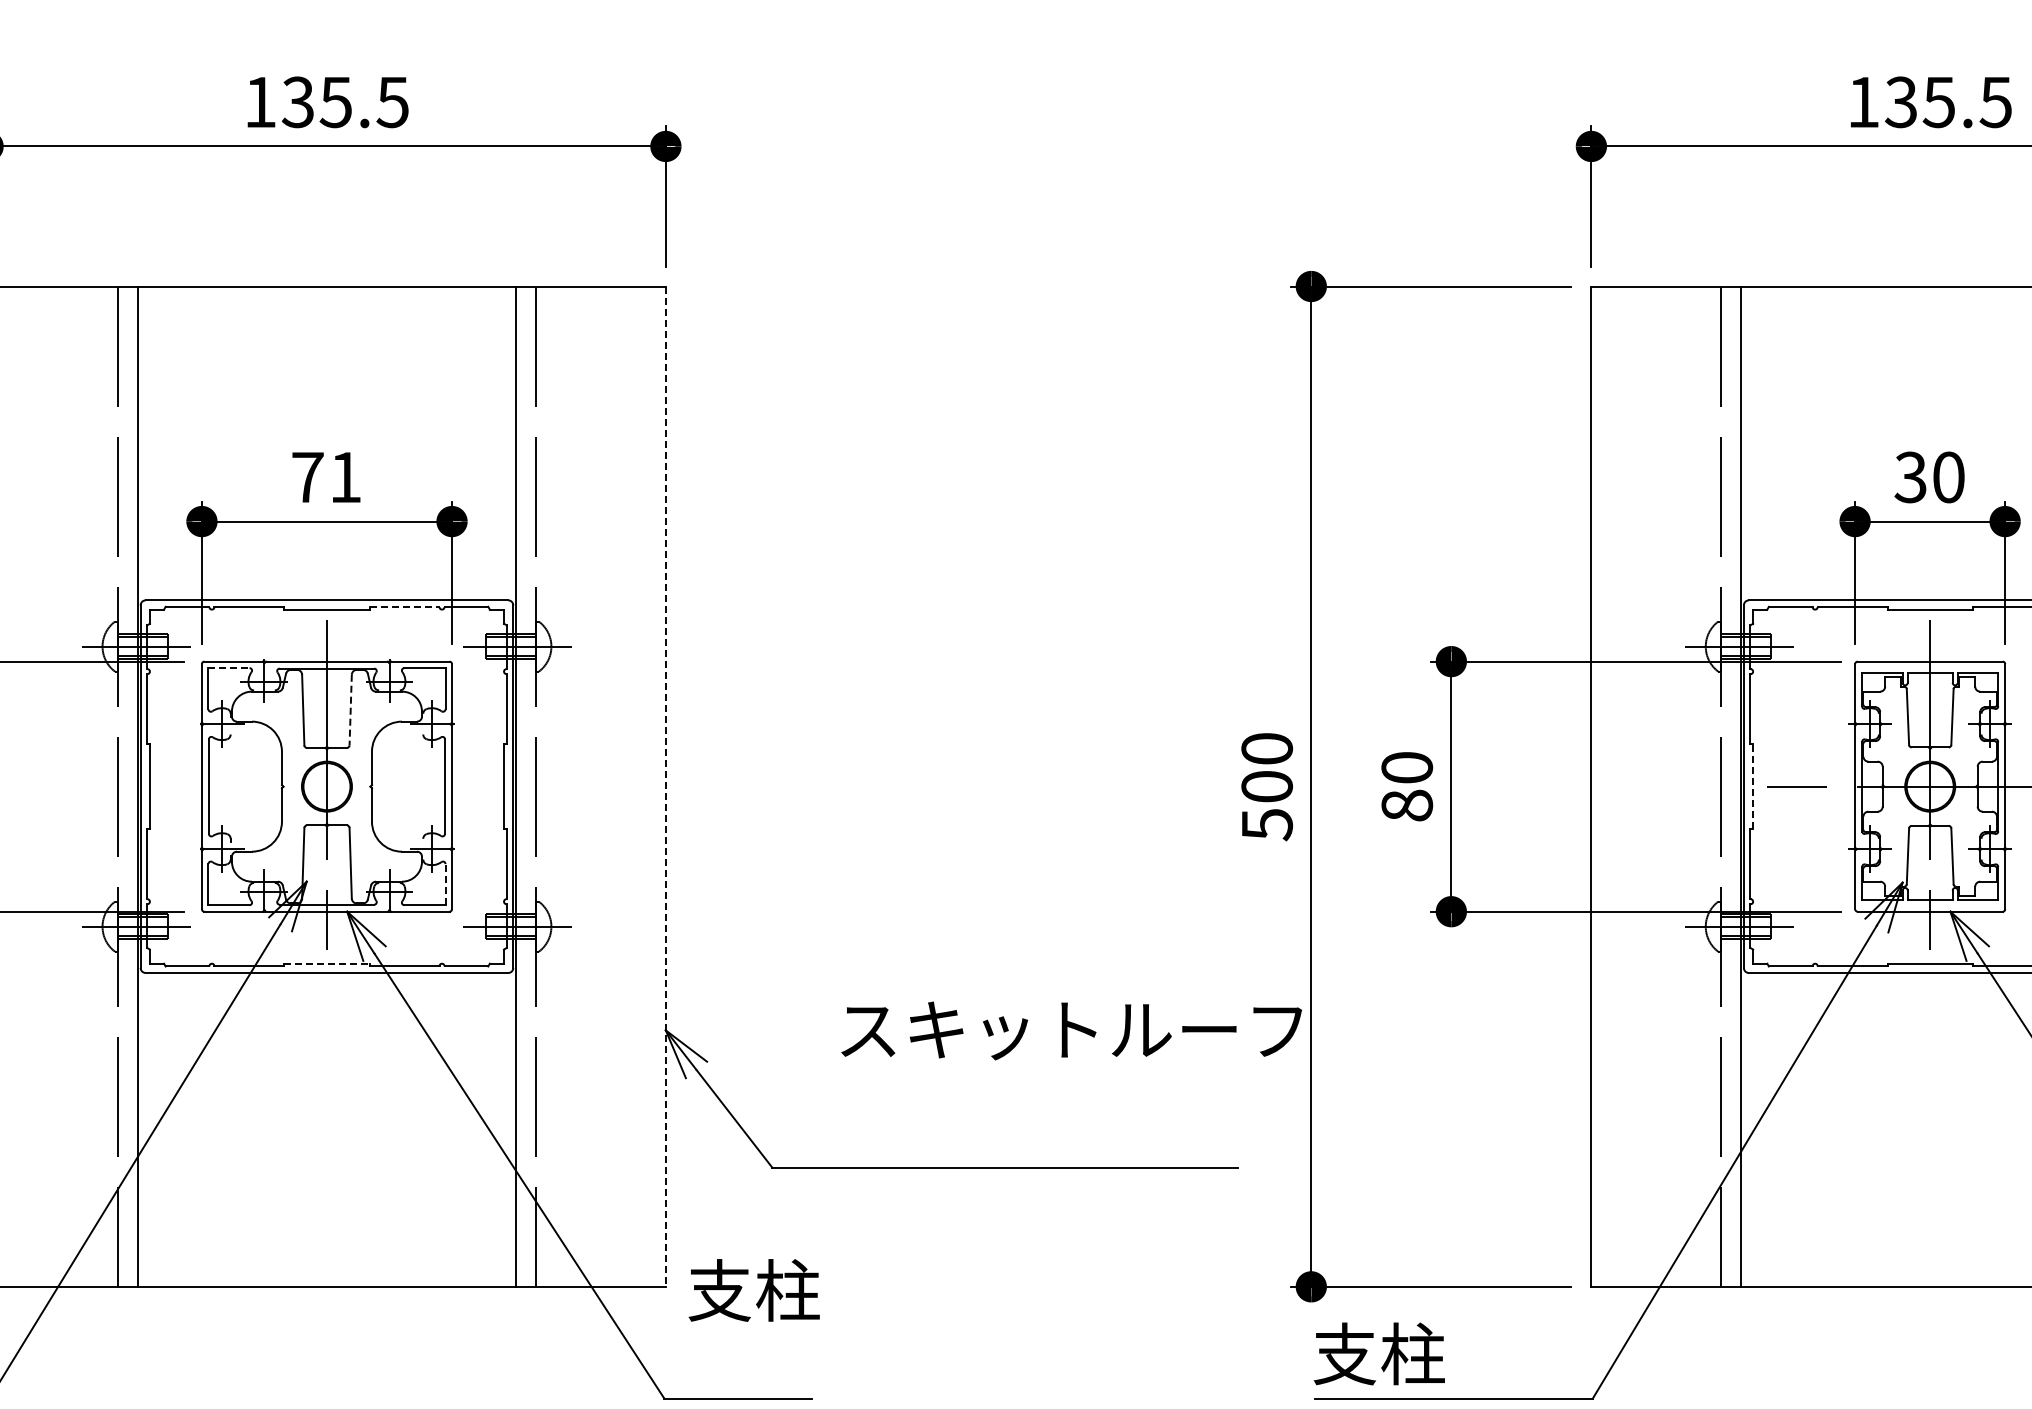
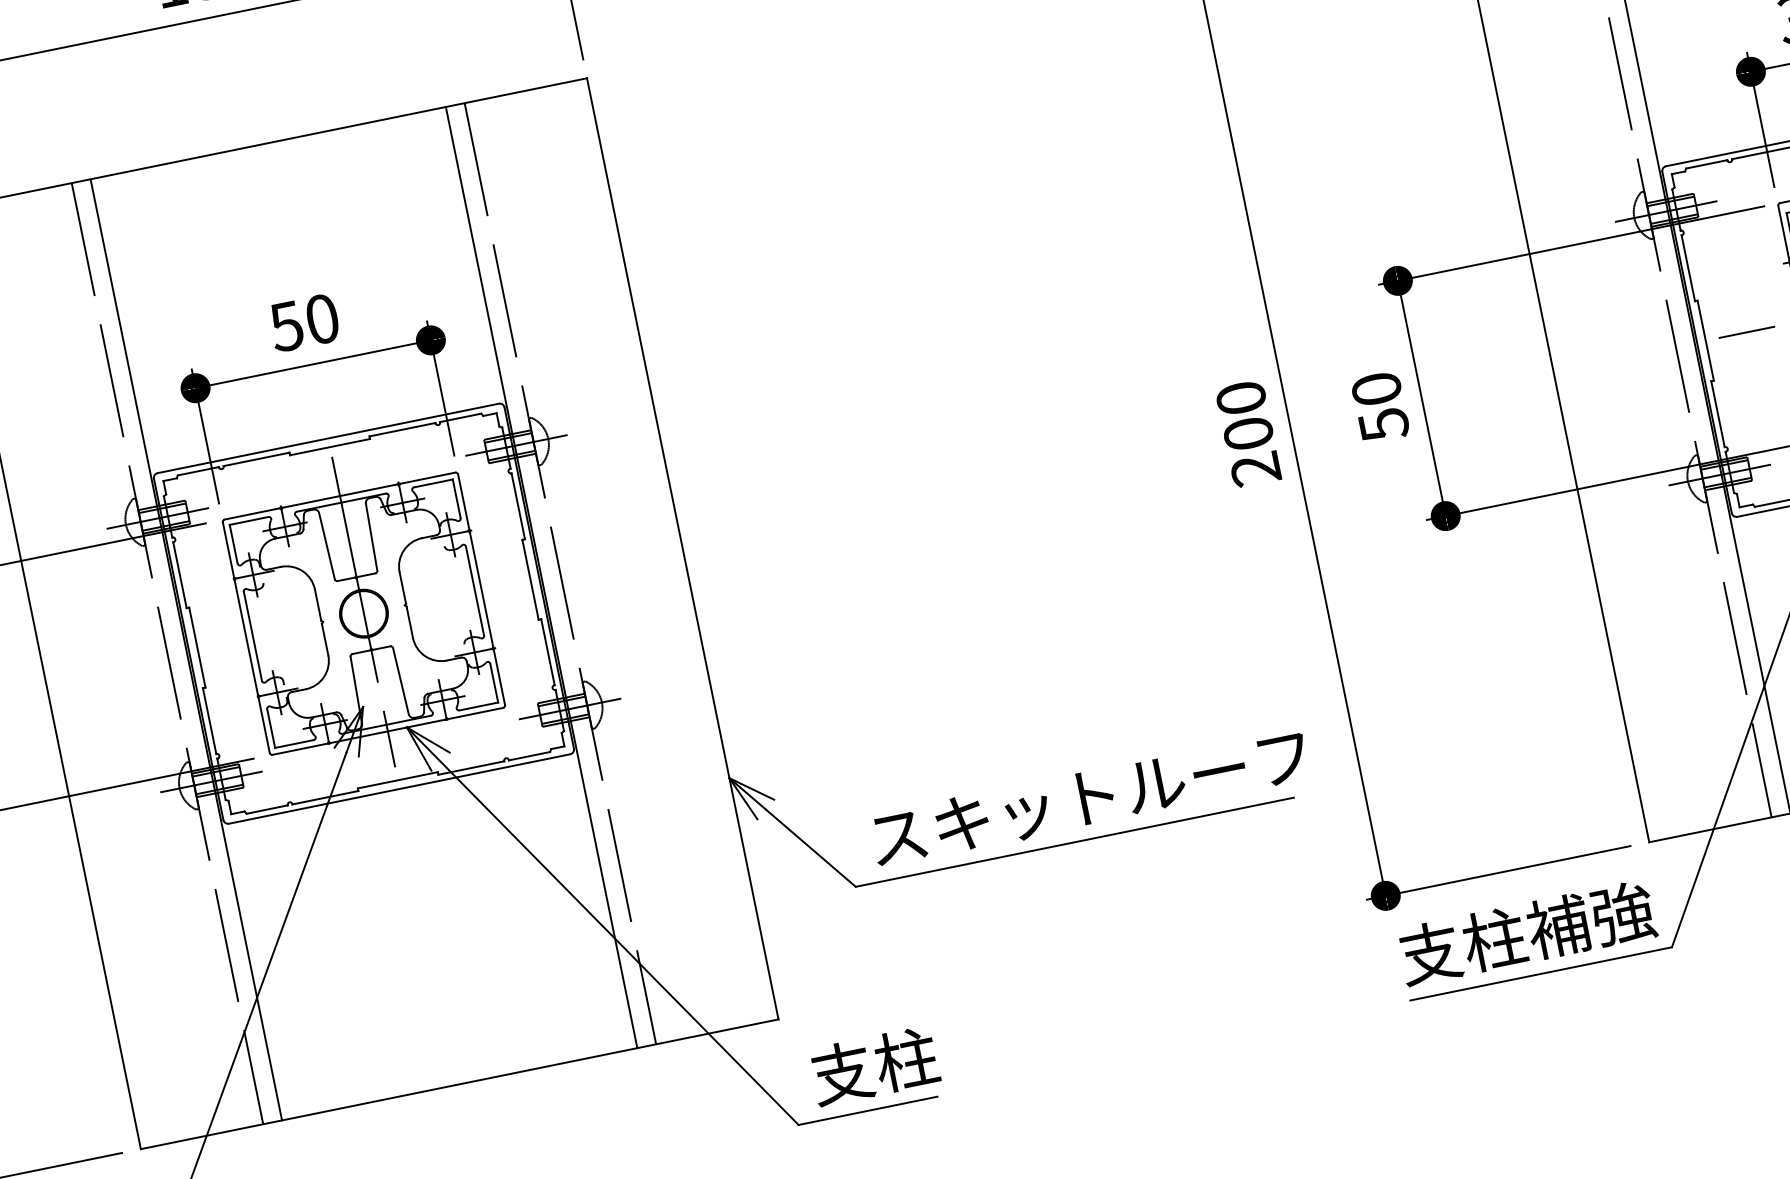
text: (326, 477) -> (304, 322), 71 -> 50
line: (405, 606) -> (403, 429), dashed -> solid
line: (229, 668) -> (249, 521), dashed -> solid
line: (350, 710) -> (371, 537), dashed -> solid
line: (1753, 786) -> (1706, 340), dashed -> solid
line: (665, 787) -> (682, 549), dashed -> solid
text: (1407, 805) -> (1384, 424), 80 -> 50
text: (1267, 825) -> (1256, 470), 500 -> 200
line: (445, 884) -> (494, 683), dashed -> solid
line: (326, 963) -> (397, 780), dashed -> solid
text: (1071, 1030) -> (1089, 798), moved
text: (753, 1290) -> (873, 1066), moved
text: (1515, 1353) -> (1590, 919), 支柱 -> 支柱補強

